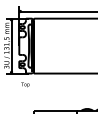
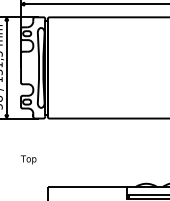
text: (25, 84) -> (28, 158), moved

